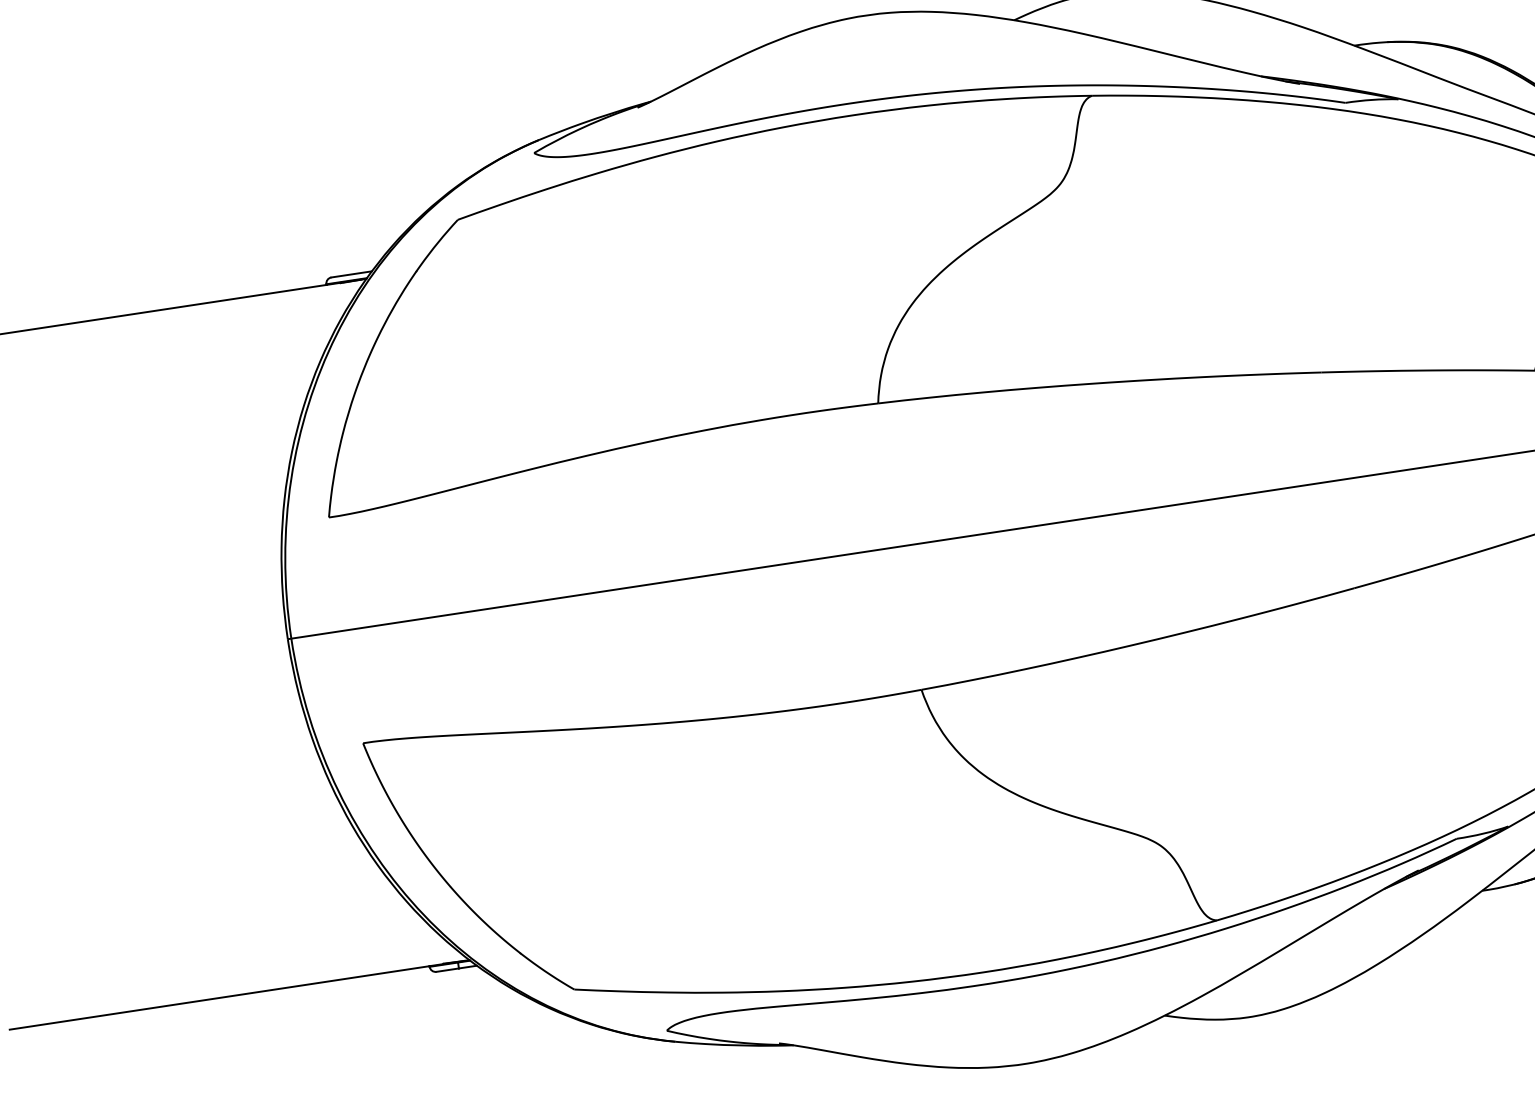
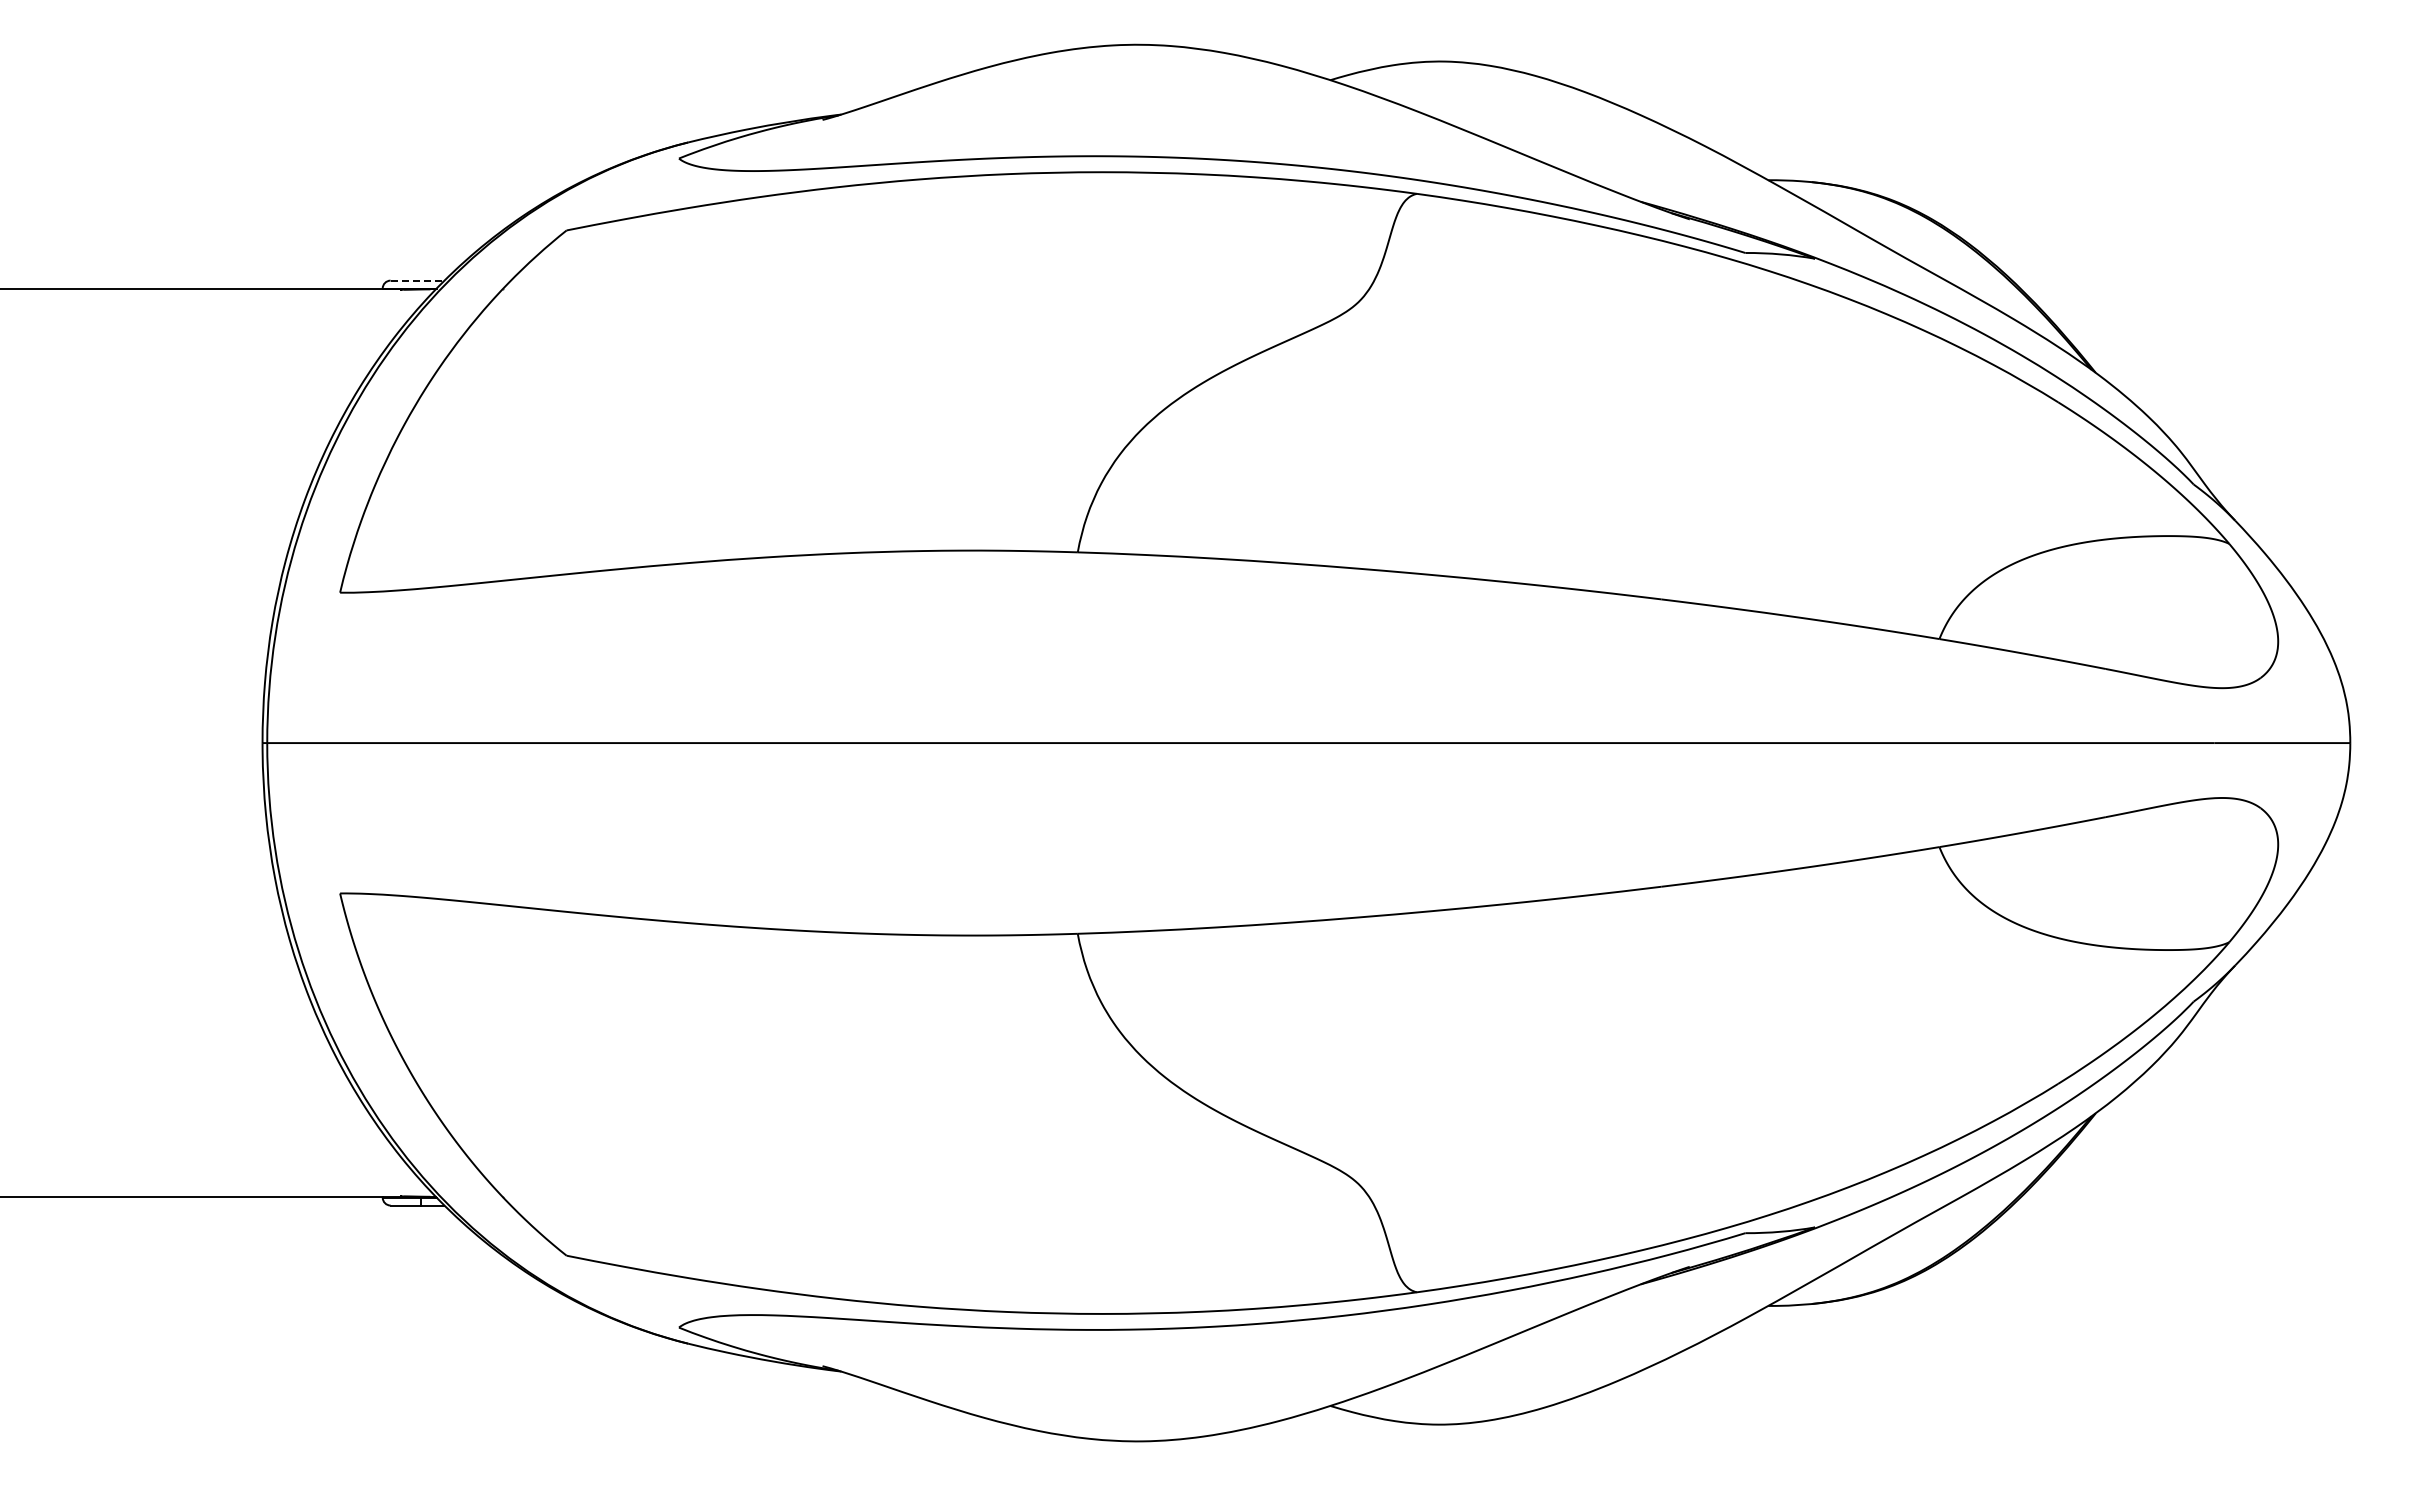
line: (351, 274) -> (417, 280), solid -> dashed

